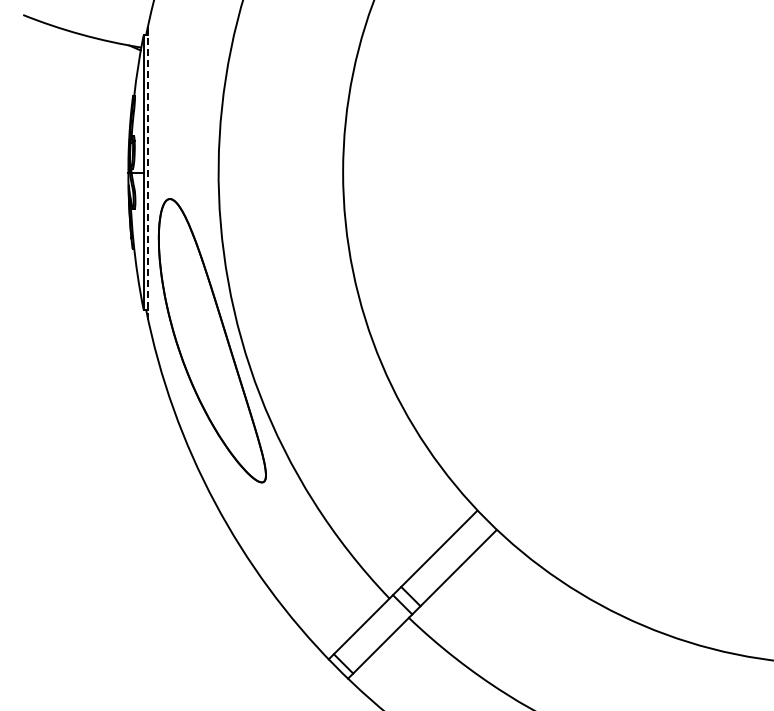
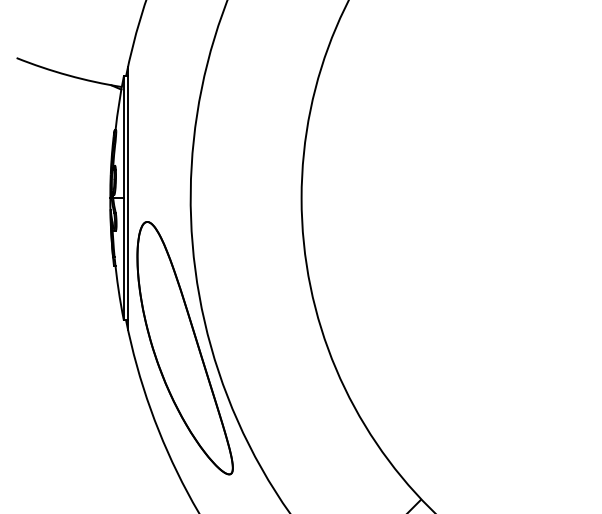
line: (148, 172) -> (128, 198), dashed -> solid

